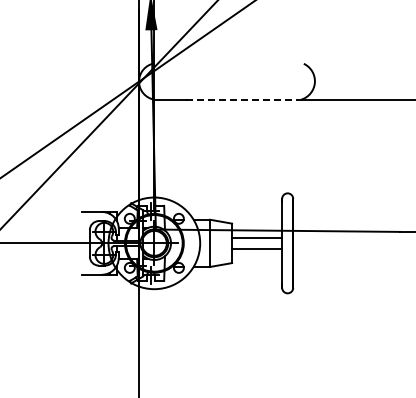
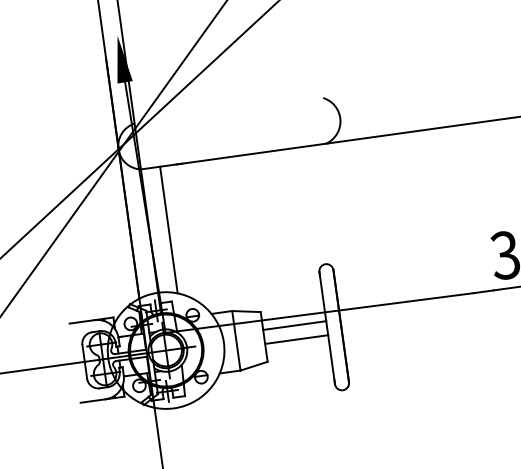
line: (242, 99) -> (252, 153), dashed -> solid
line: (169, 149) -> (168, 229), added

